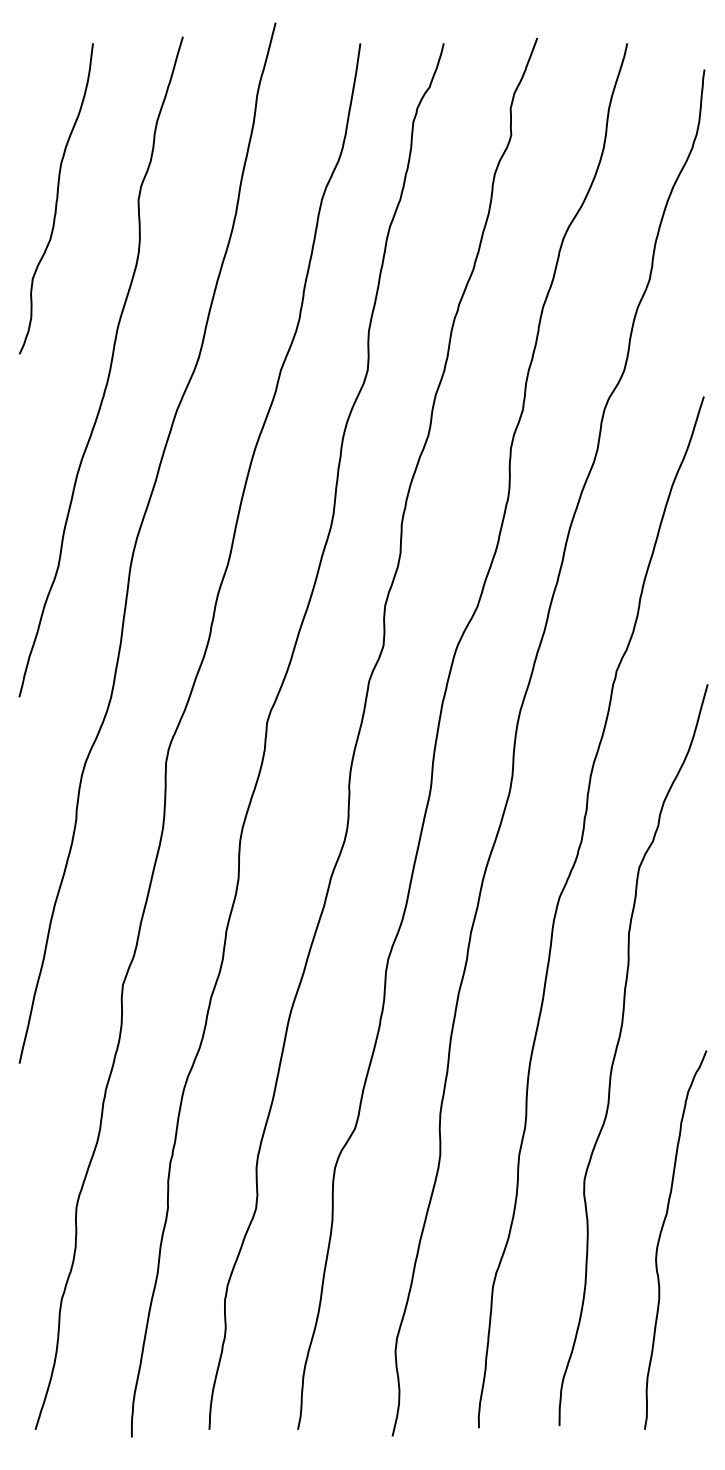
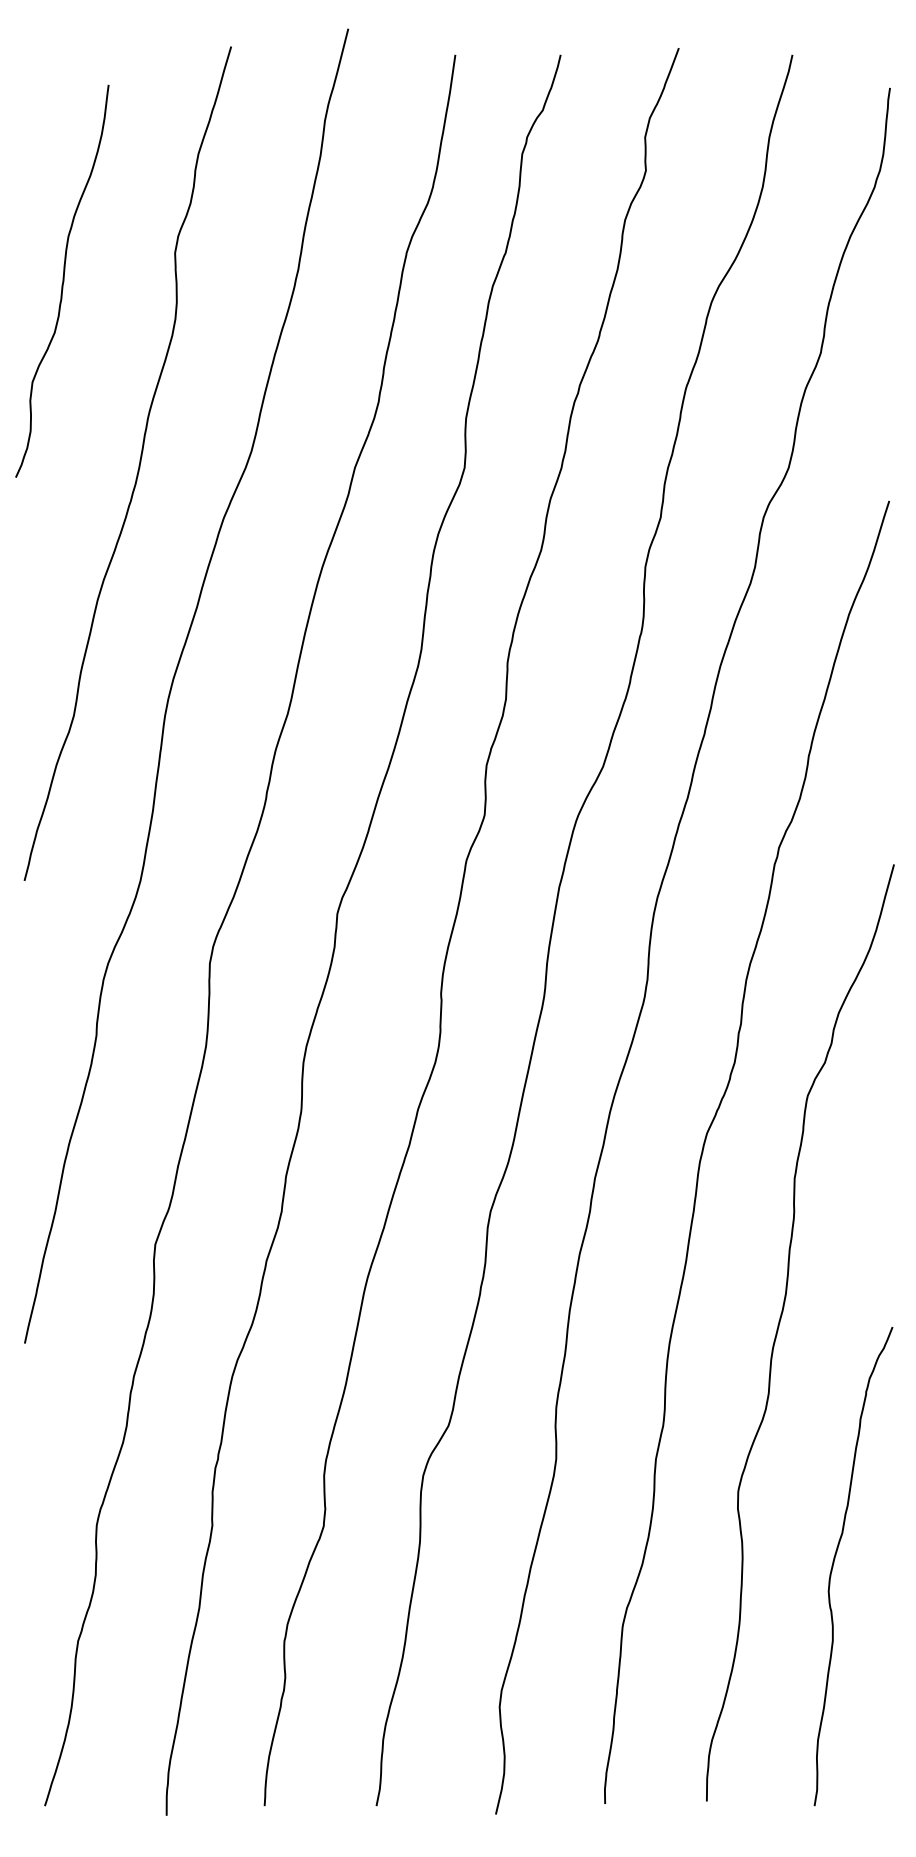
curve: (56, 198) -> (62, 280), moved

